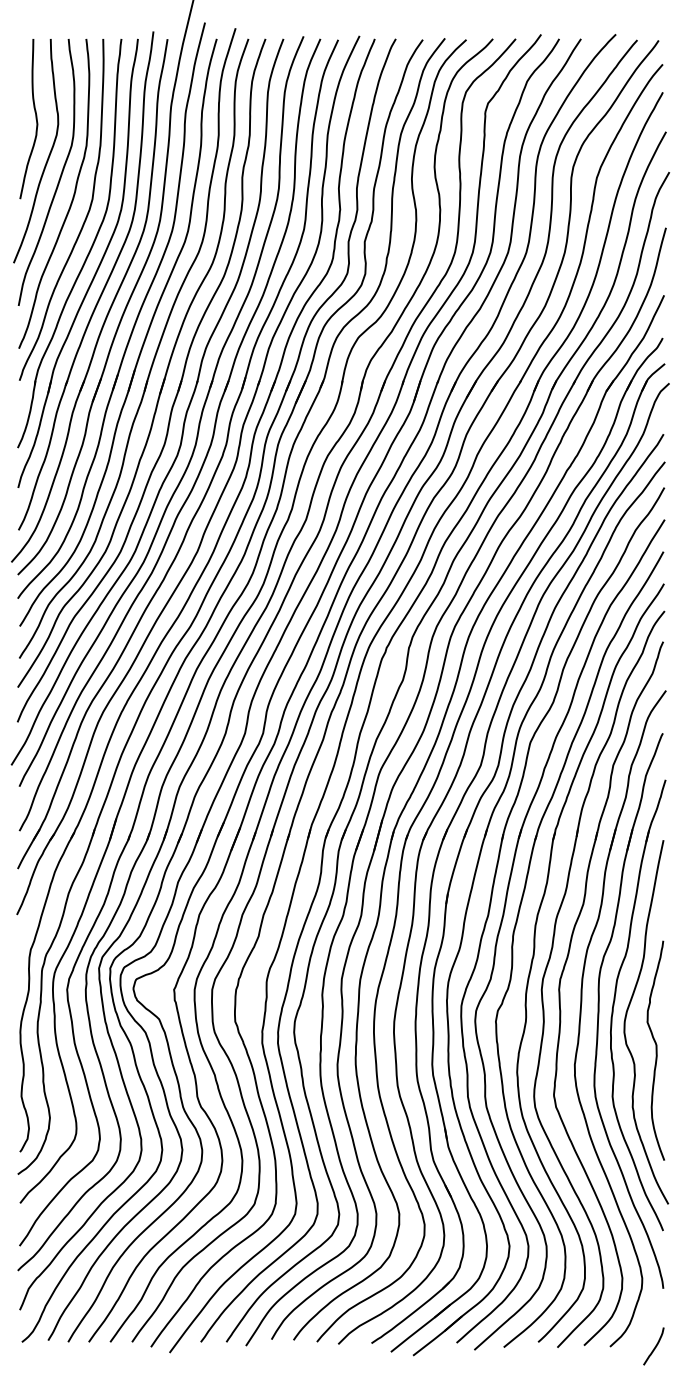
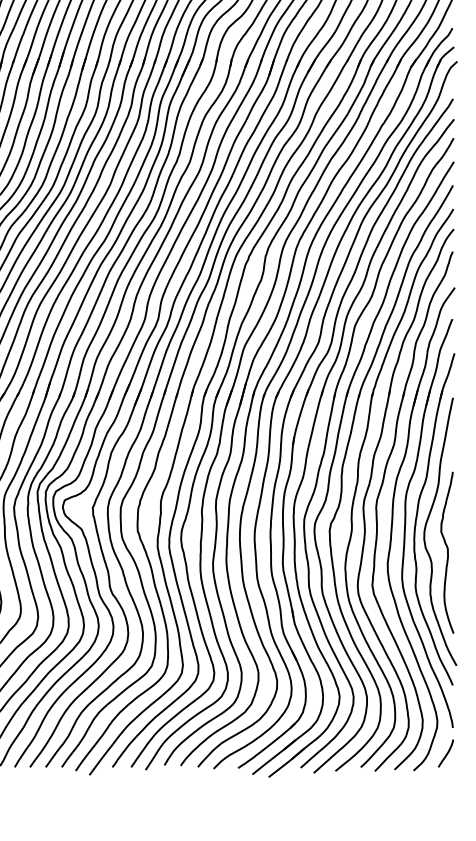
curve: (654, 1347) -> (446, 754), moved

